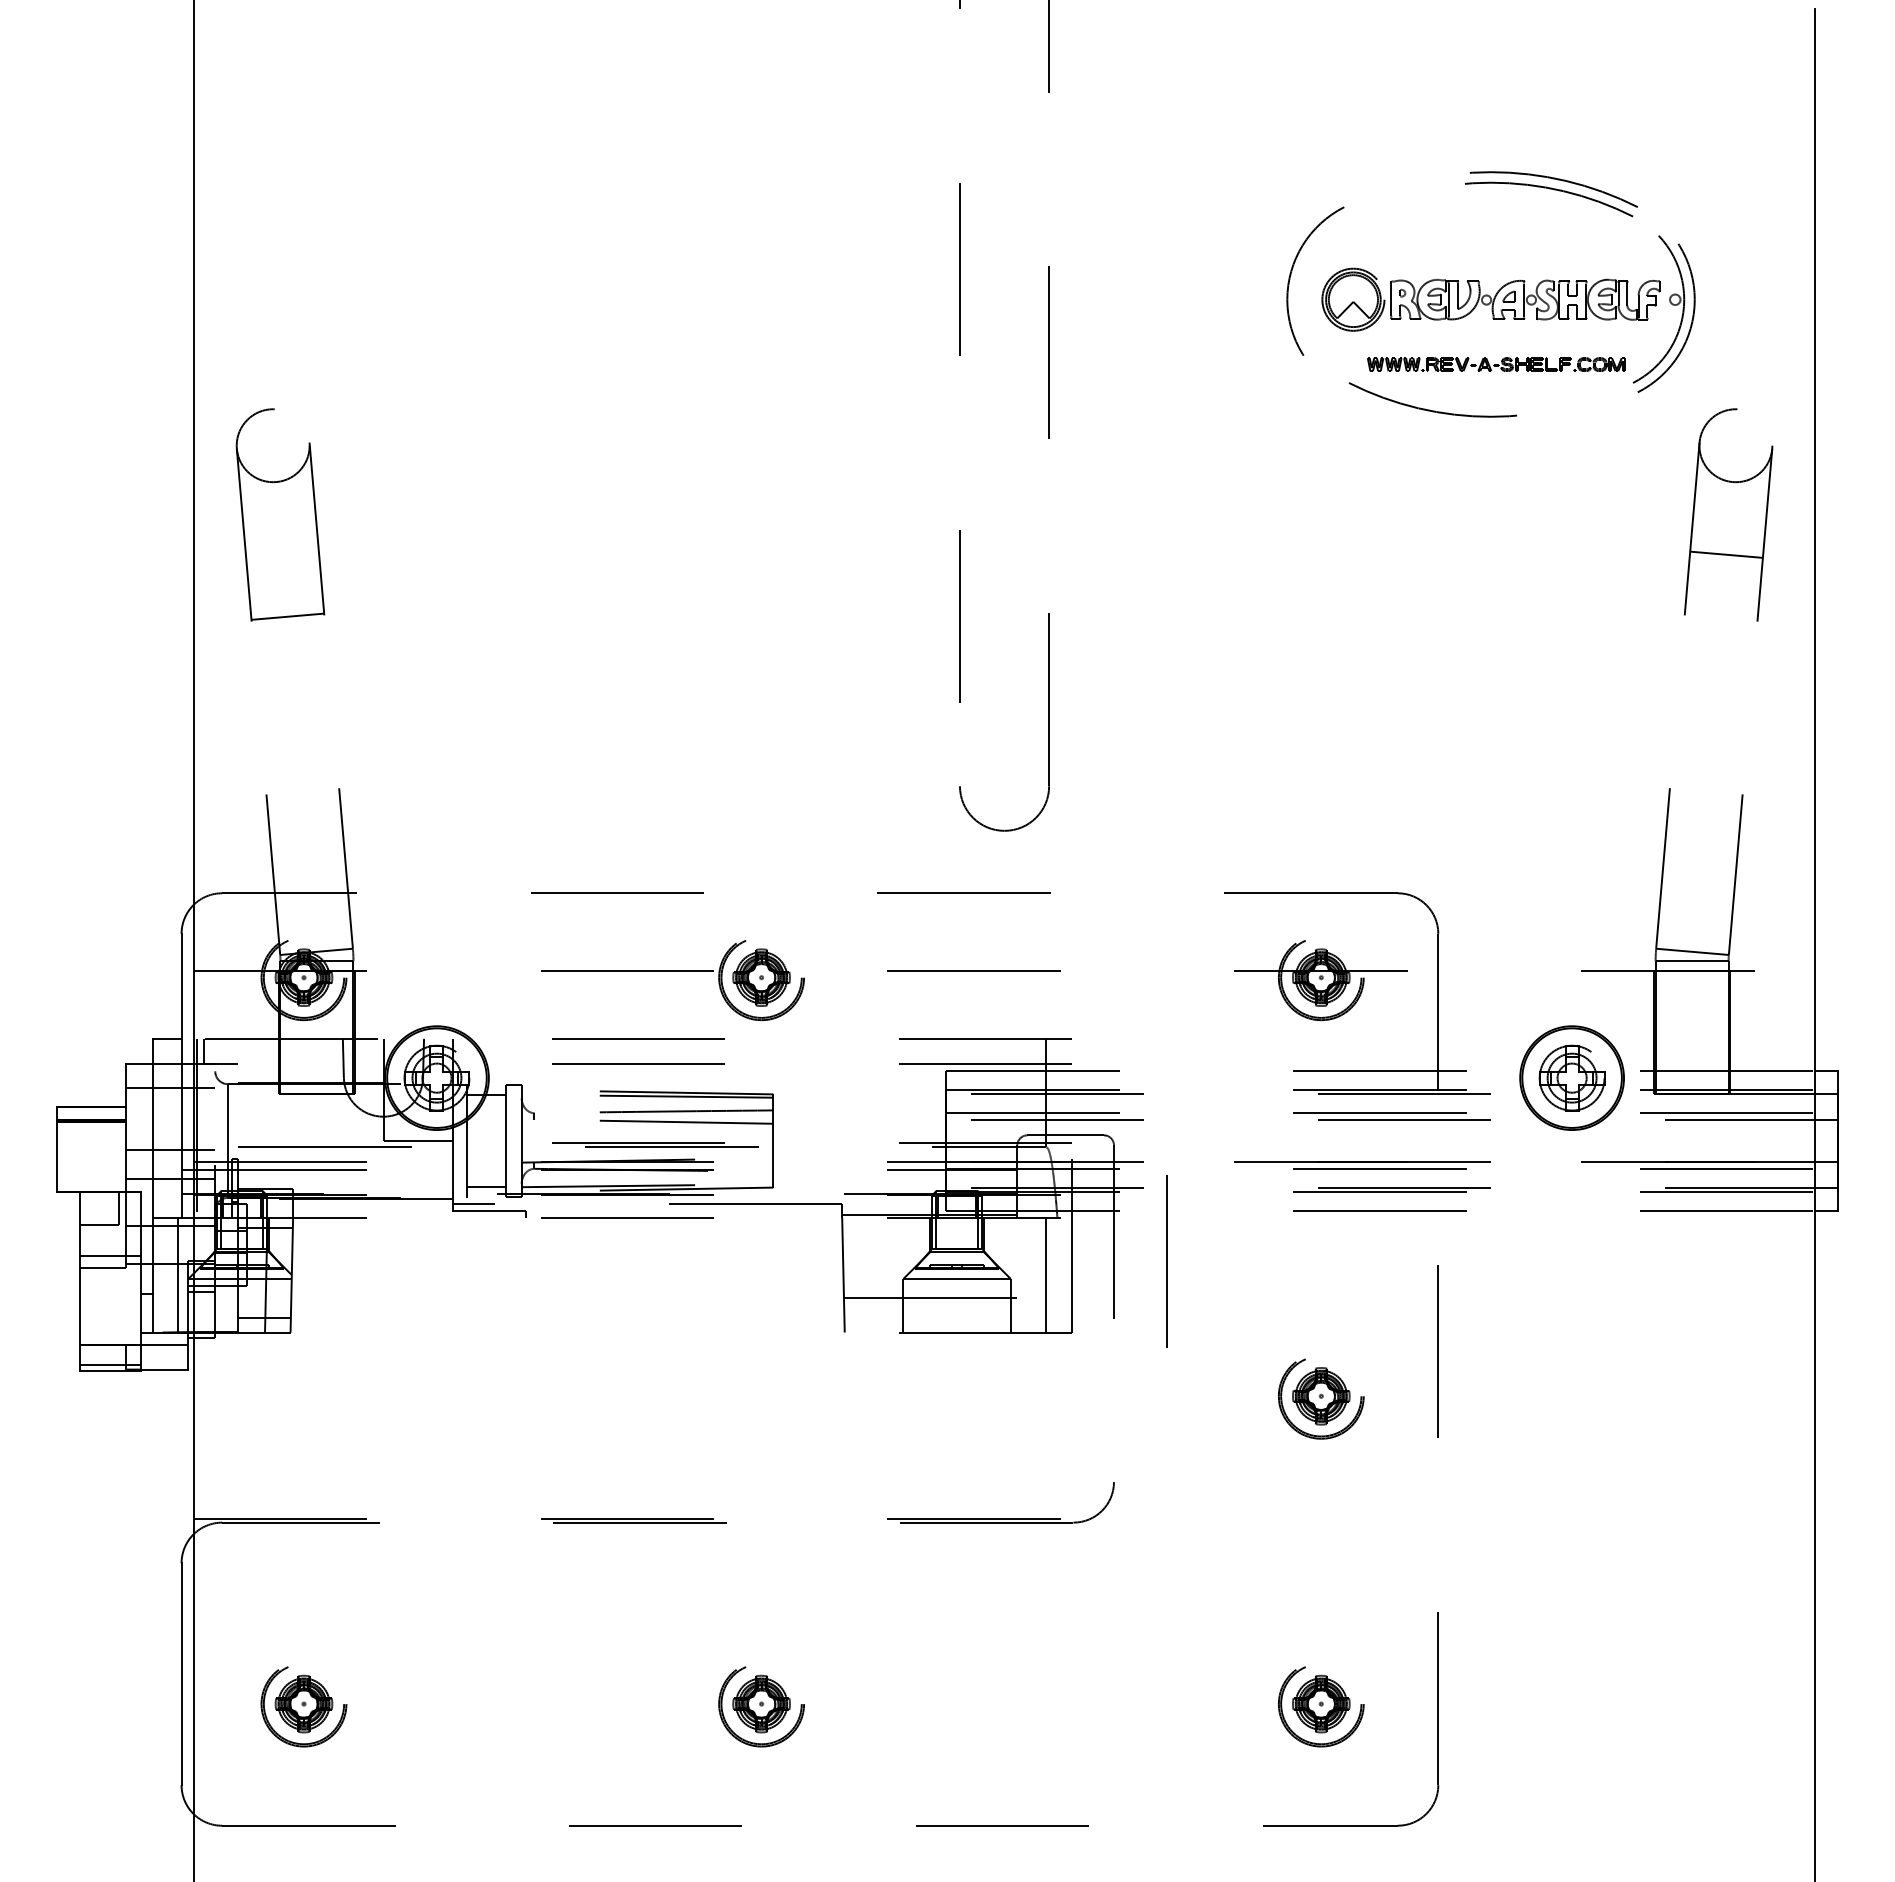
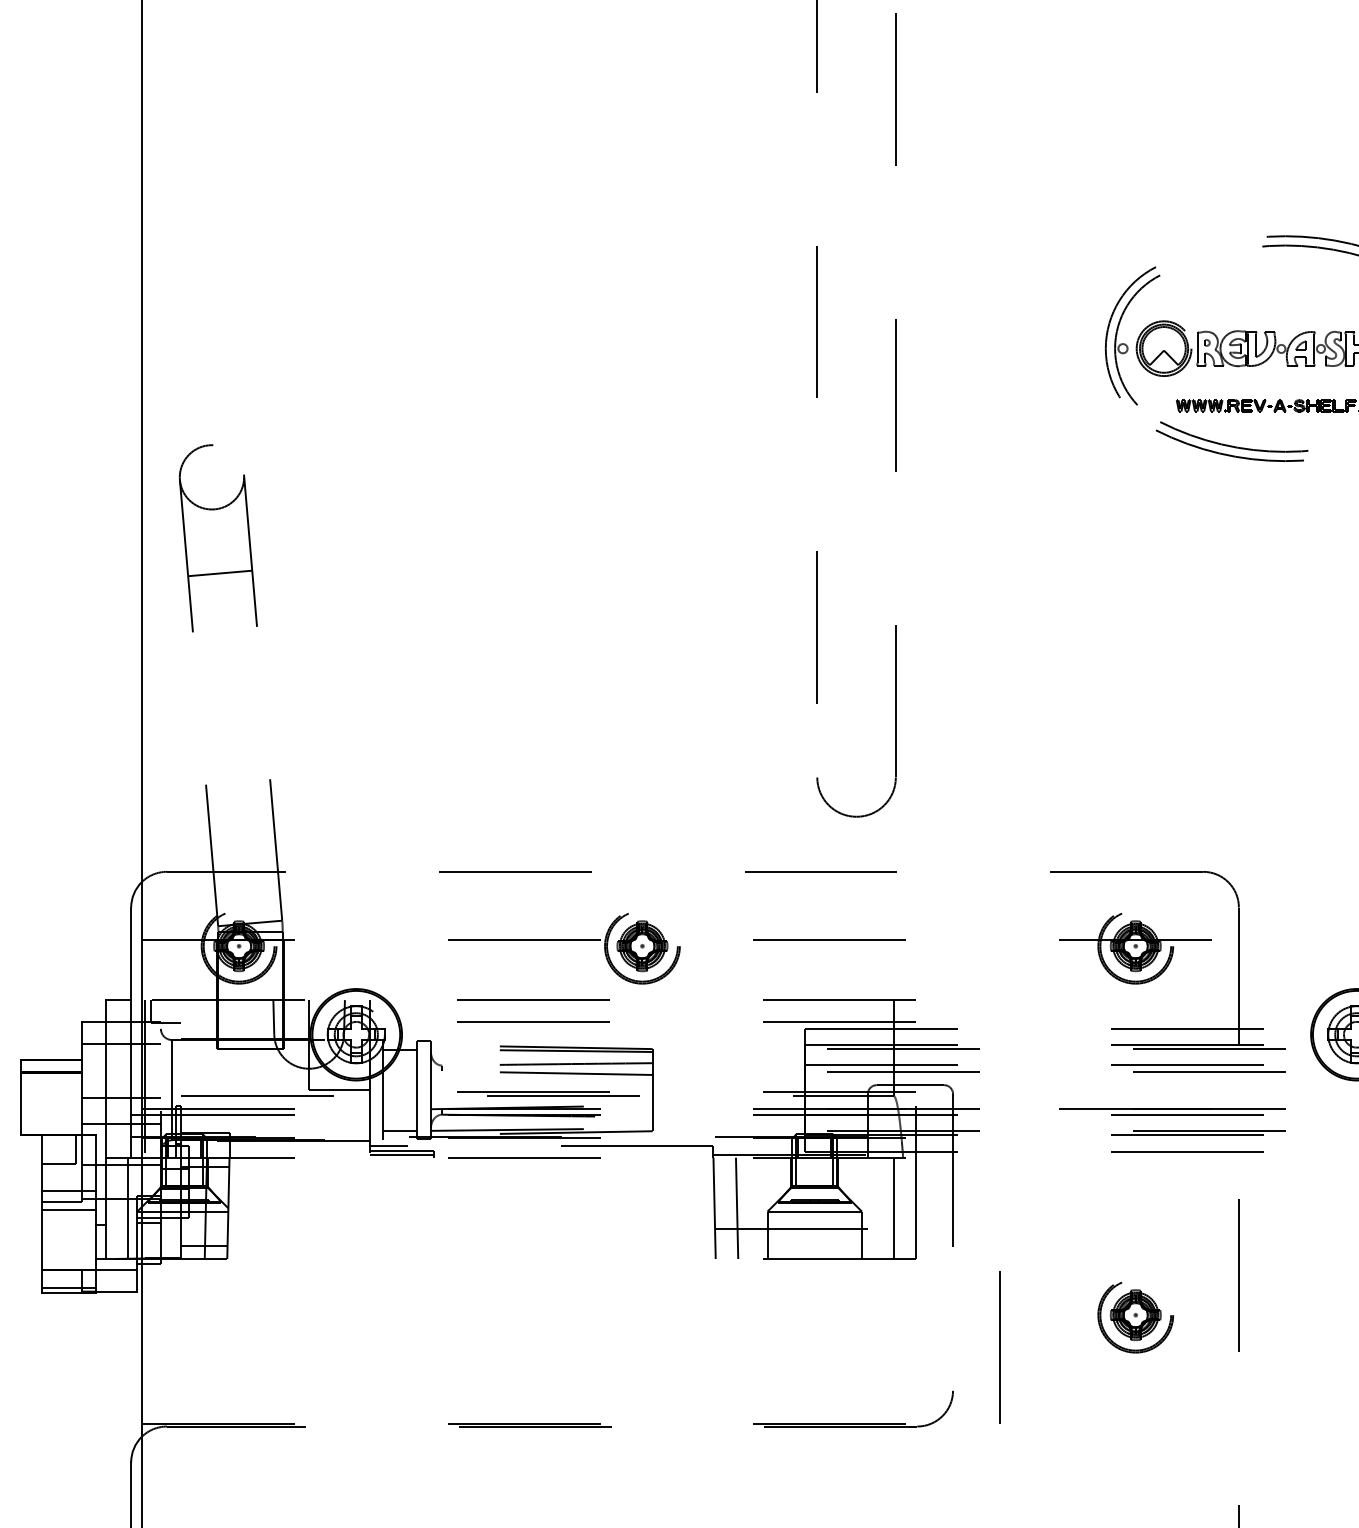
part: (1311, 295) -> (1127, 344), added
arc: (1426, 419) -> (1228, 454), added
line: (287, 616) -> (220, 573), moved
line: (488, 1215) -> (401, 1155), added
line: (1166, 1261) -> (999, 1347), moved
line: (868, 1274) -> (736, 1207), added
line: (110, 1277) -> (68, 1210), added

